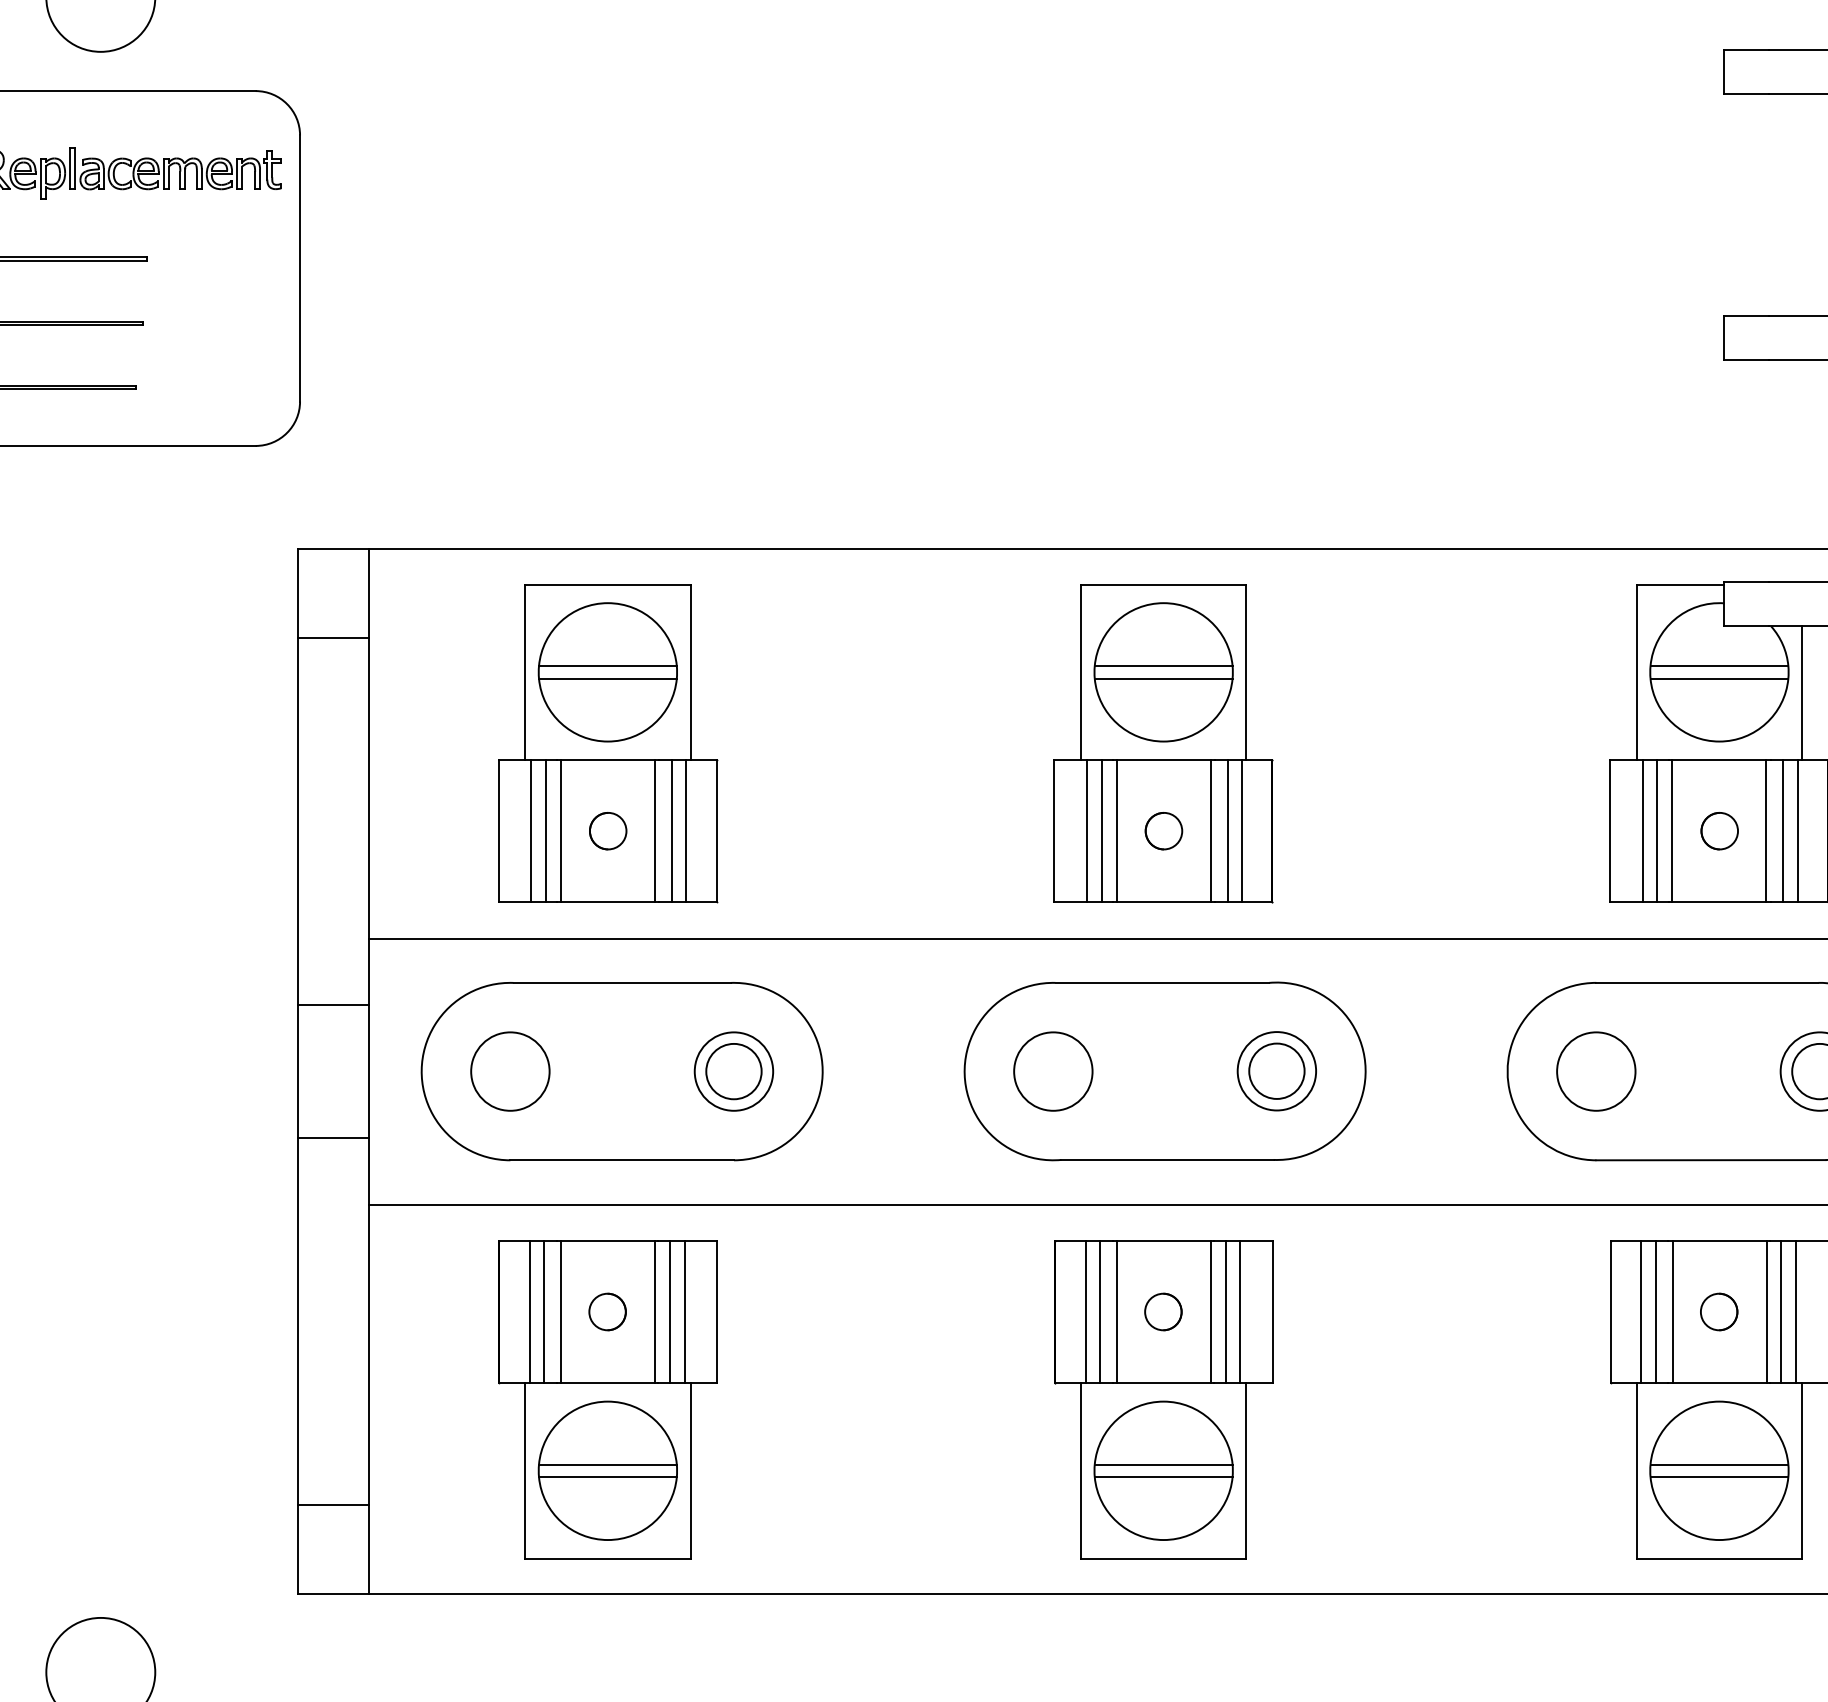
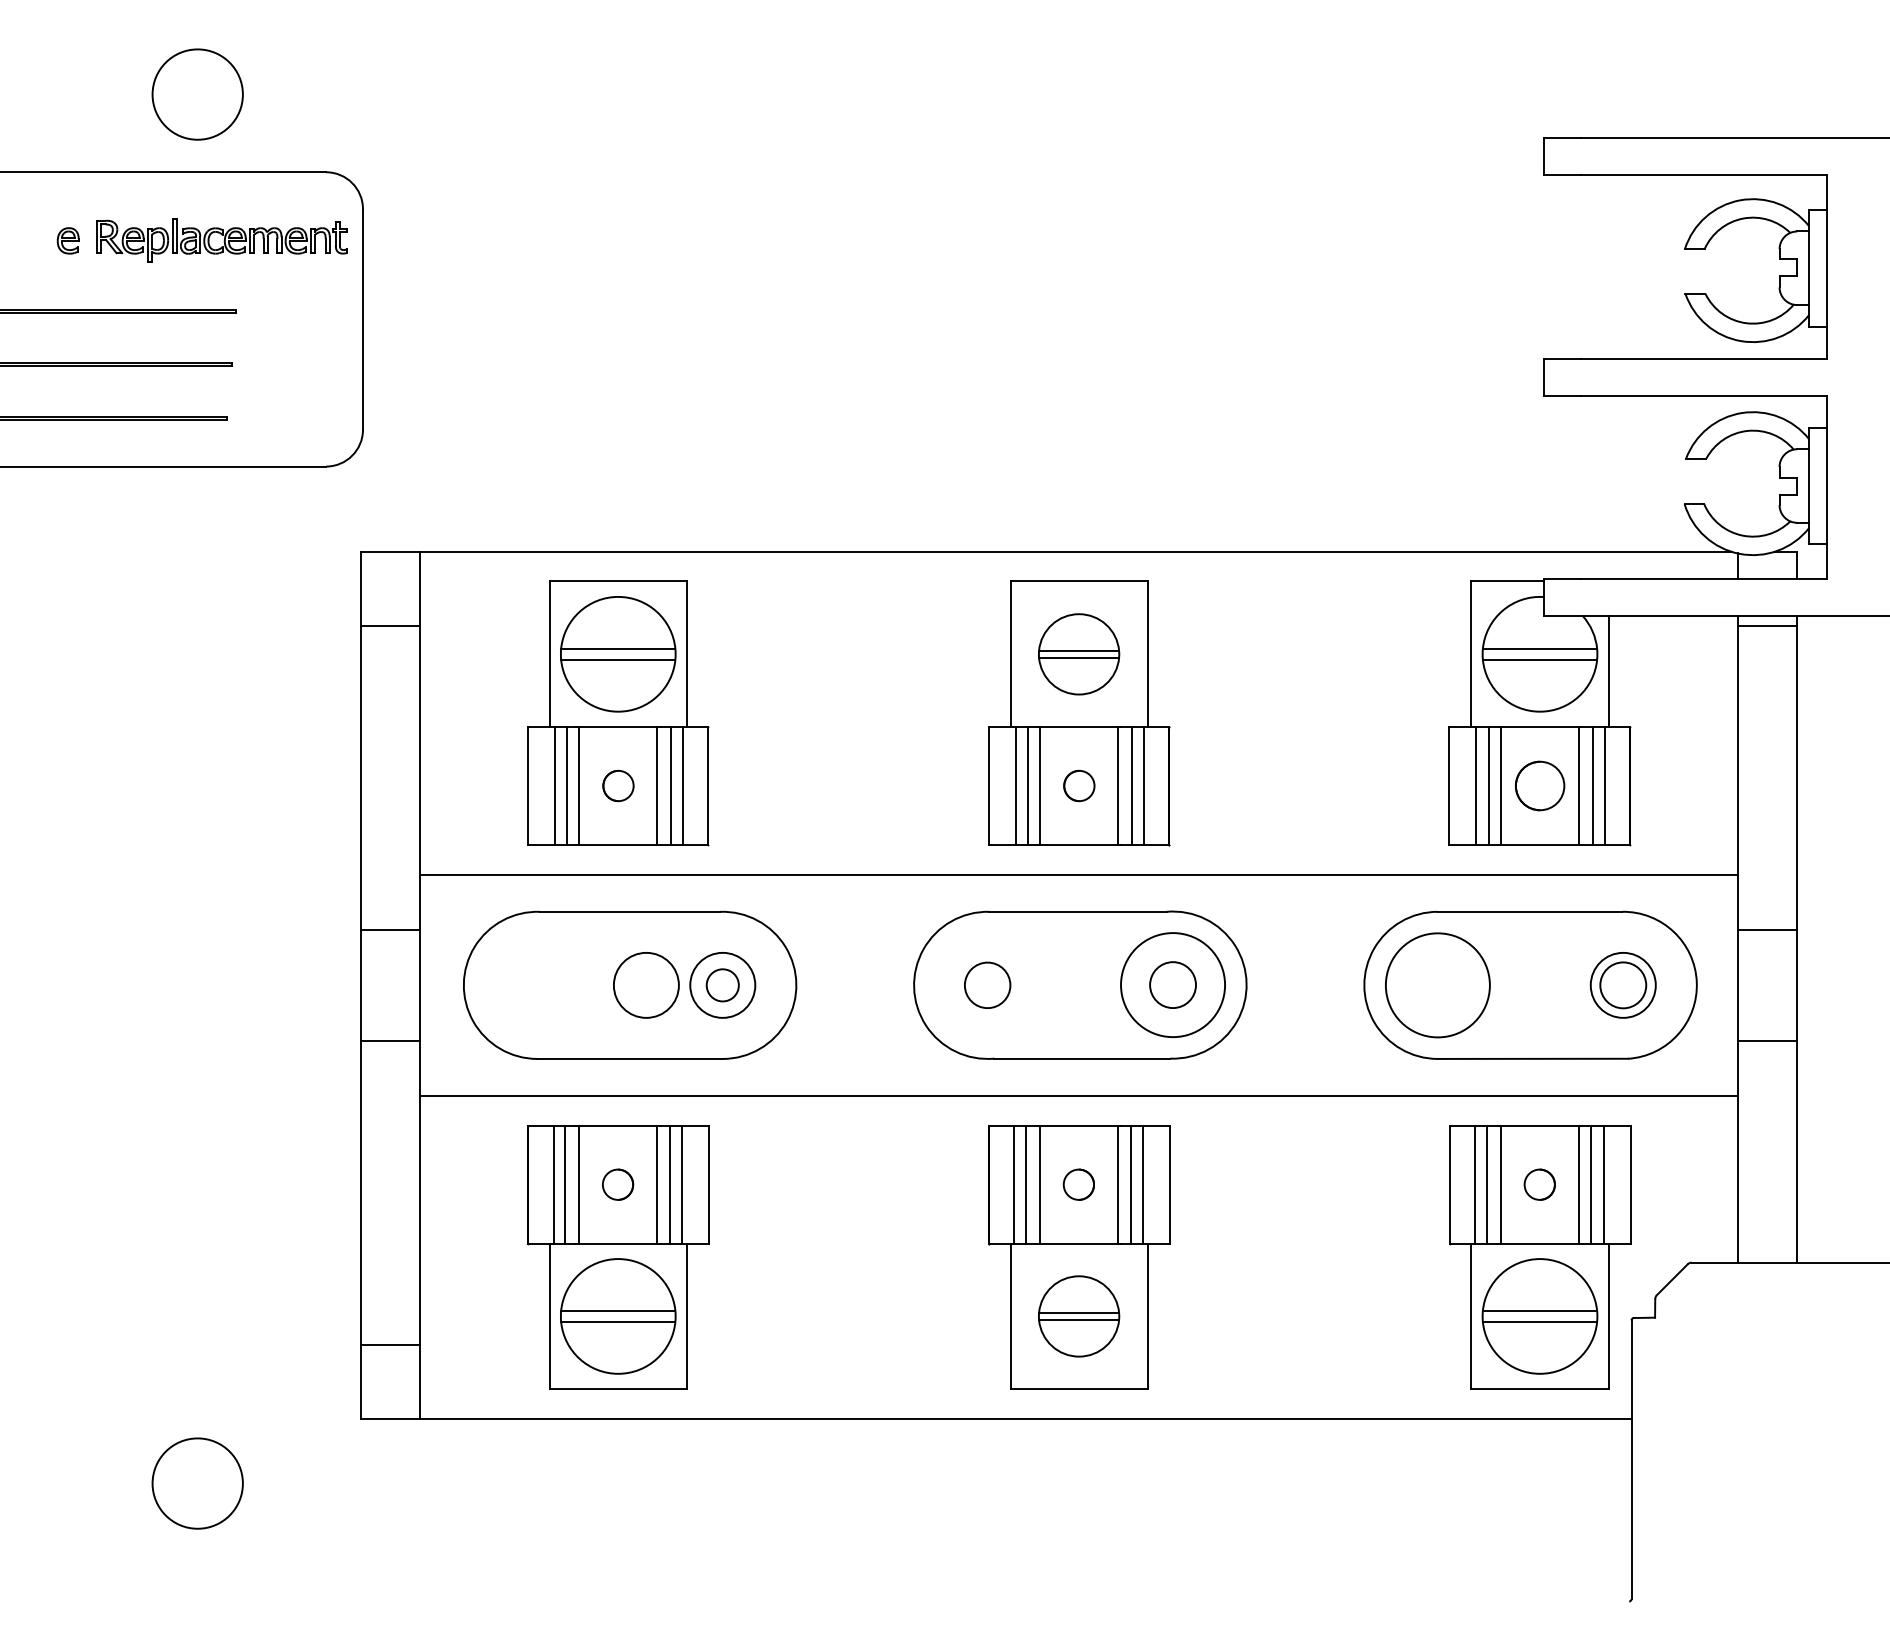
part: (1162, 672) -> (1078, 654), size x0.7
part: (1720, 830) -> (1540, 785), size x1.6
circle: (1053, 1070) -> (987, 984), size x0.7
circle: (1276, 1070) -> (1172, 984), size x1.6
circle: (1595, 1070) -> (1437, 984), size x1.6
circle: (510, 1071) -> (646, 985), moved
circle: (733, 1071) -> (722, 985), size x0.7
part: (1162, 1470) -> (1078, 1316), size x0.7

